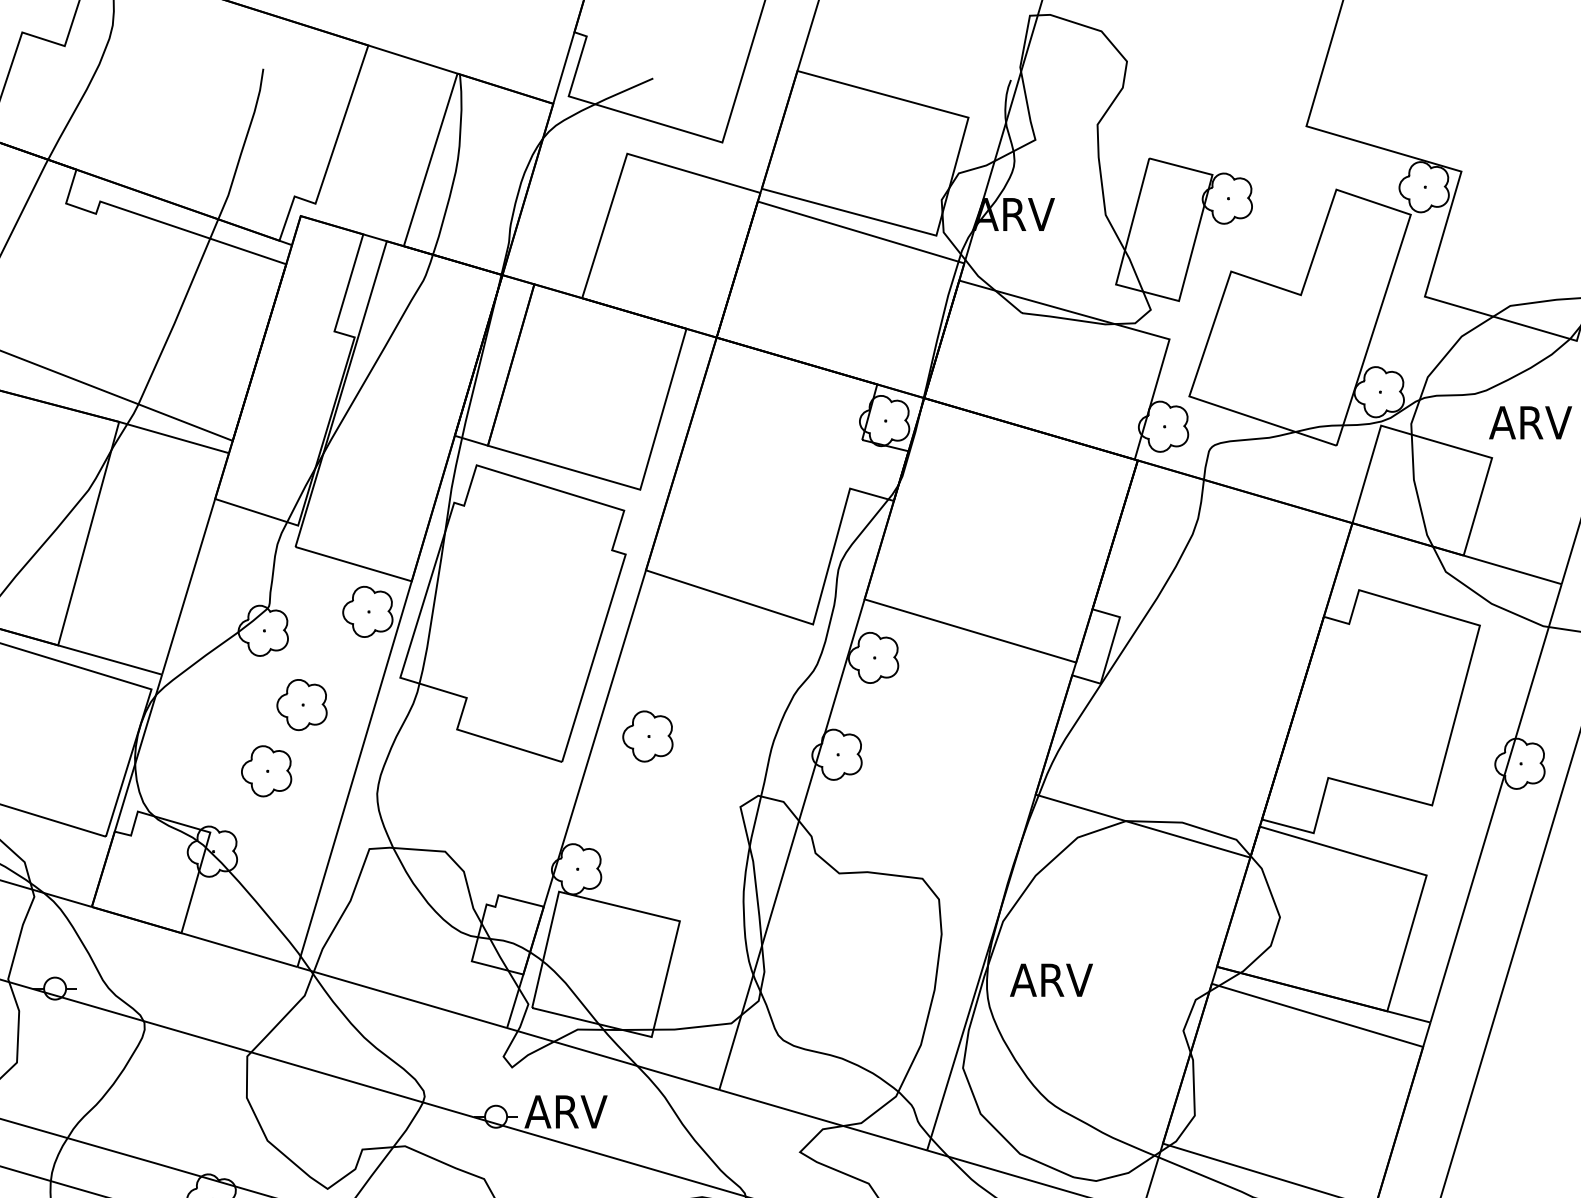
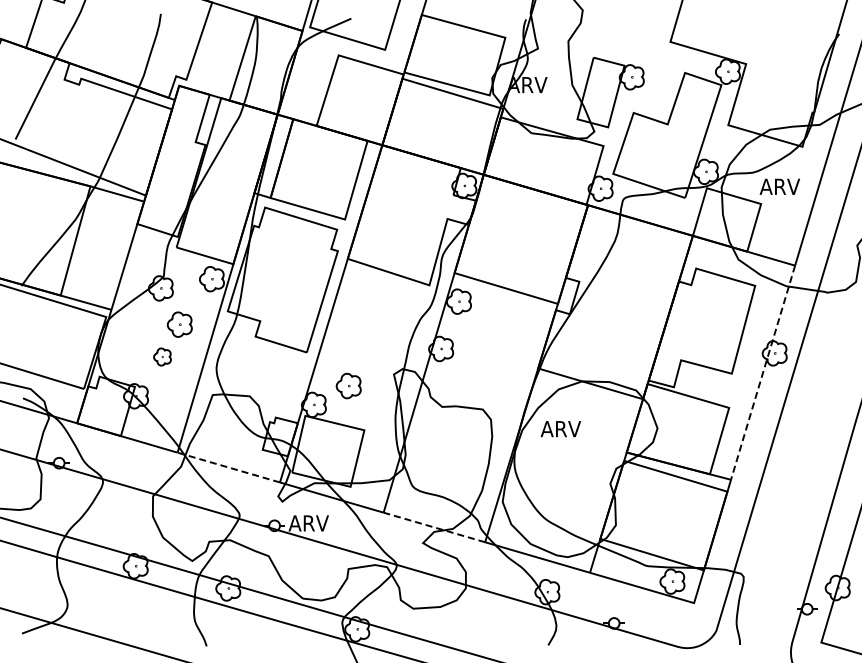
part: (647, 737) -> (348, 386), moved
part: (266, 770) -> (162, 356), size x0.7
line: (1496, 802) -> (763, 372), solid -> dashed
text: (1050, 981) -> (560, 429), moved
line: (401, 997) -> (228, 467), solid -> dashed
line: (823, 1120) -> (434, 527), solid -> dashed

